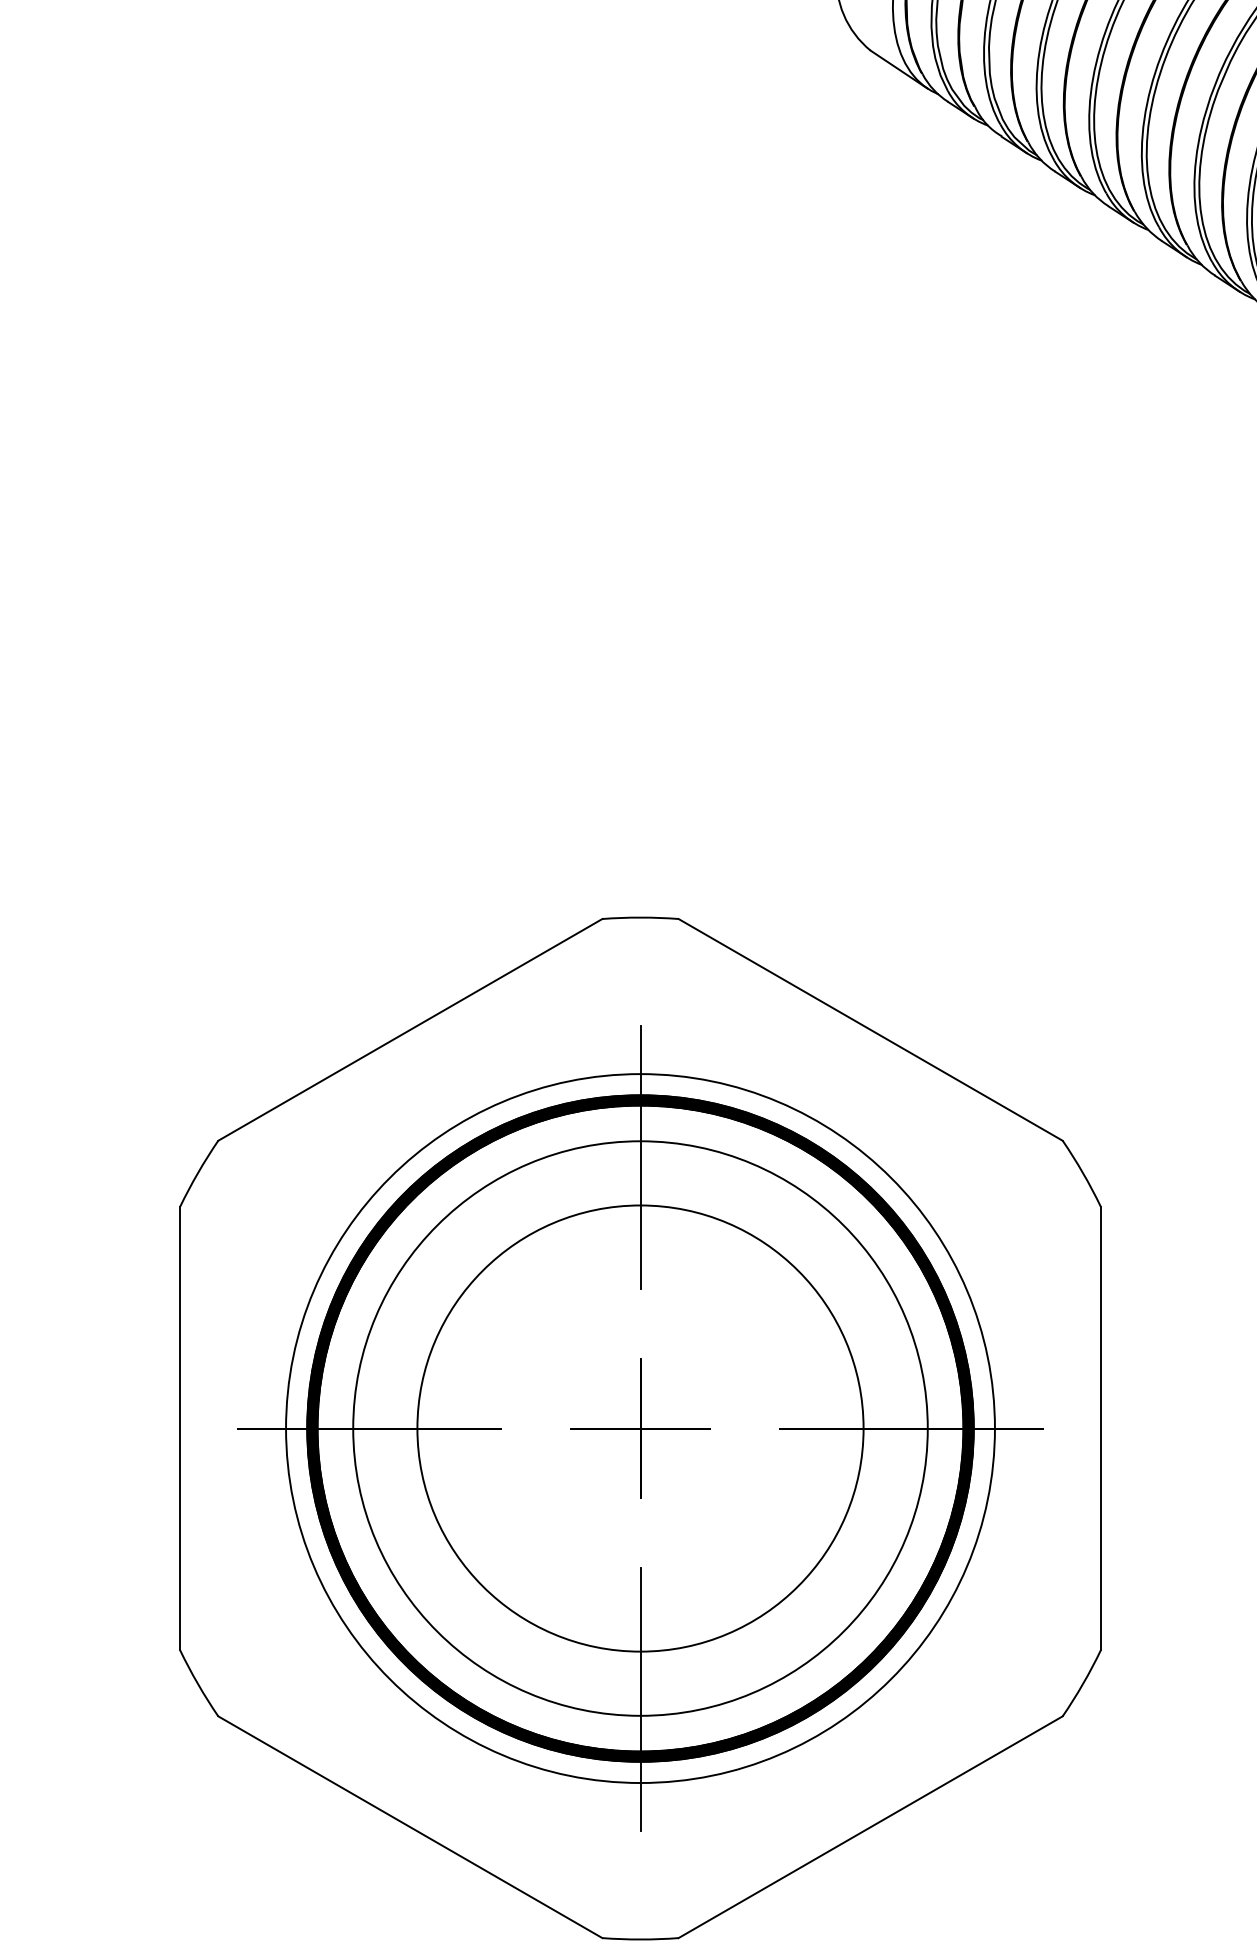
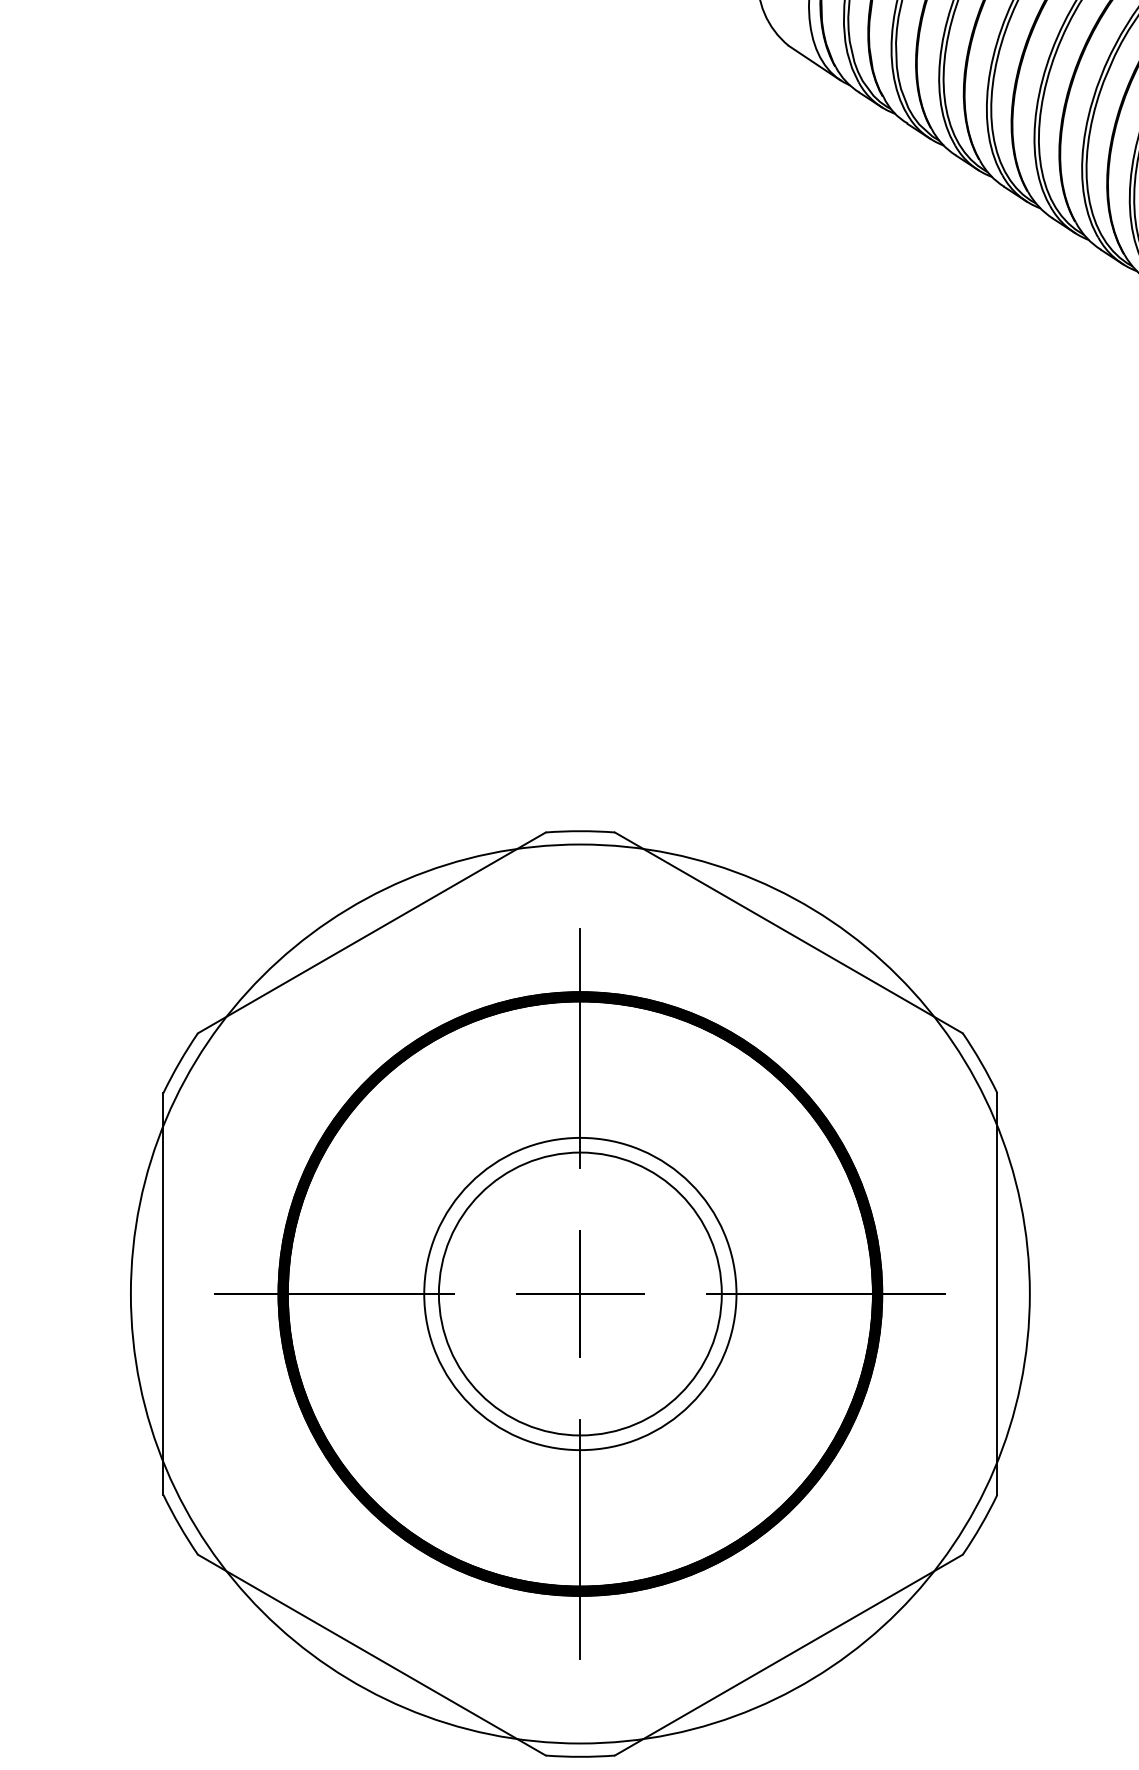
circle: (640, 1428) -> (580, 1293), size x0.6
circle: (640, 1428) -> (580, 1293), size x0.7
circle: (640, 1428) -> (580, 1293), size x1.4

